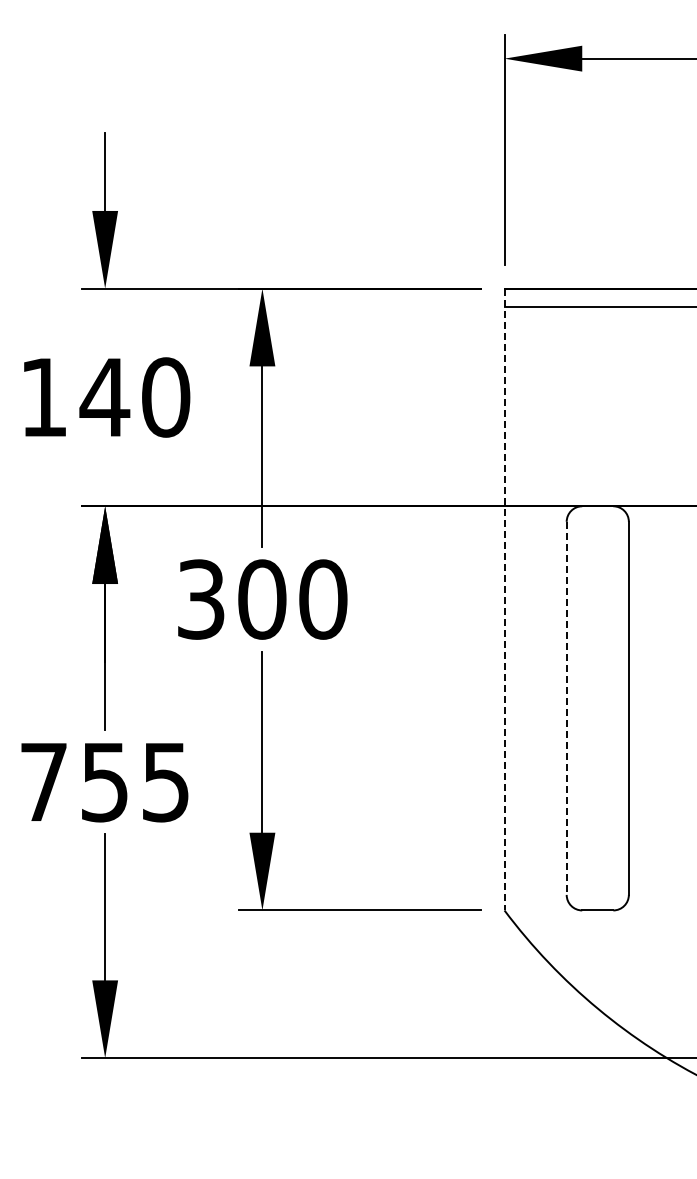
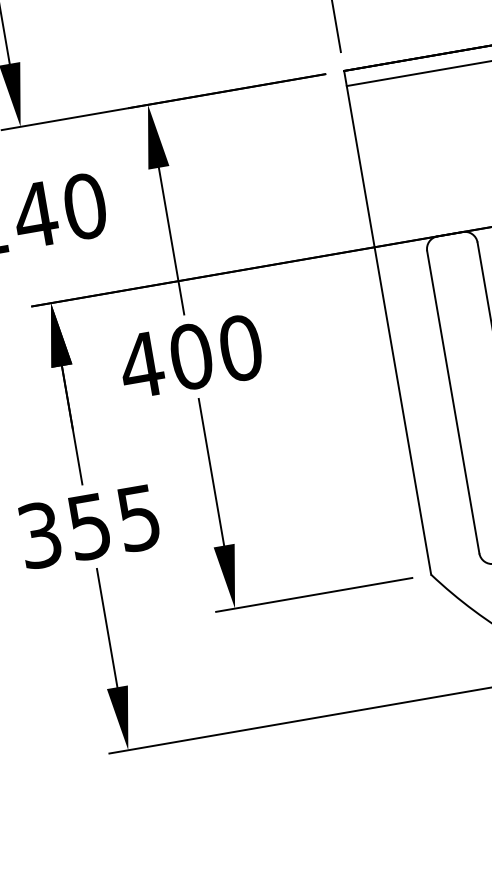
text: (200, 599) -> (141, 365), 300 -> 400
line: (504, 599) -> (387, 322), dashed -> solid
line: (566, 708) -> (453, 402), dashed -> solid
text: (43, 782) -> (39, 535), 755 -> 355

